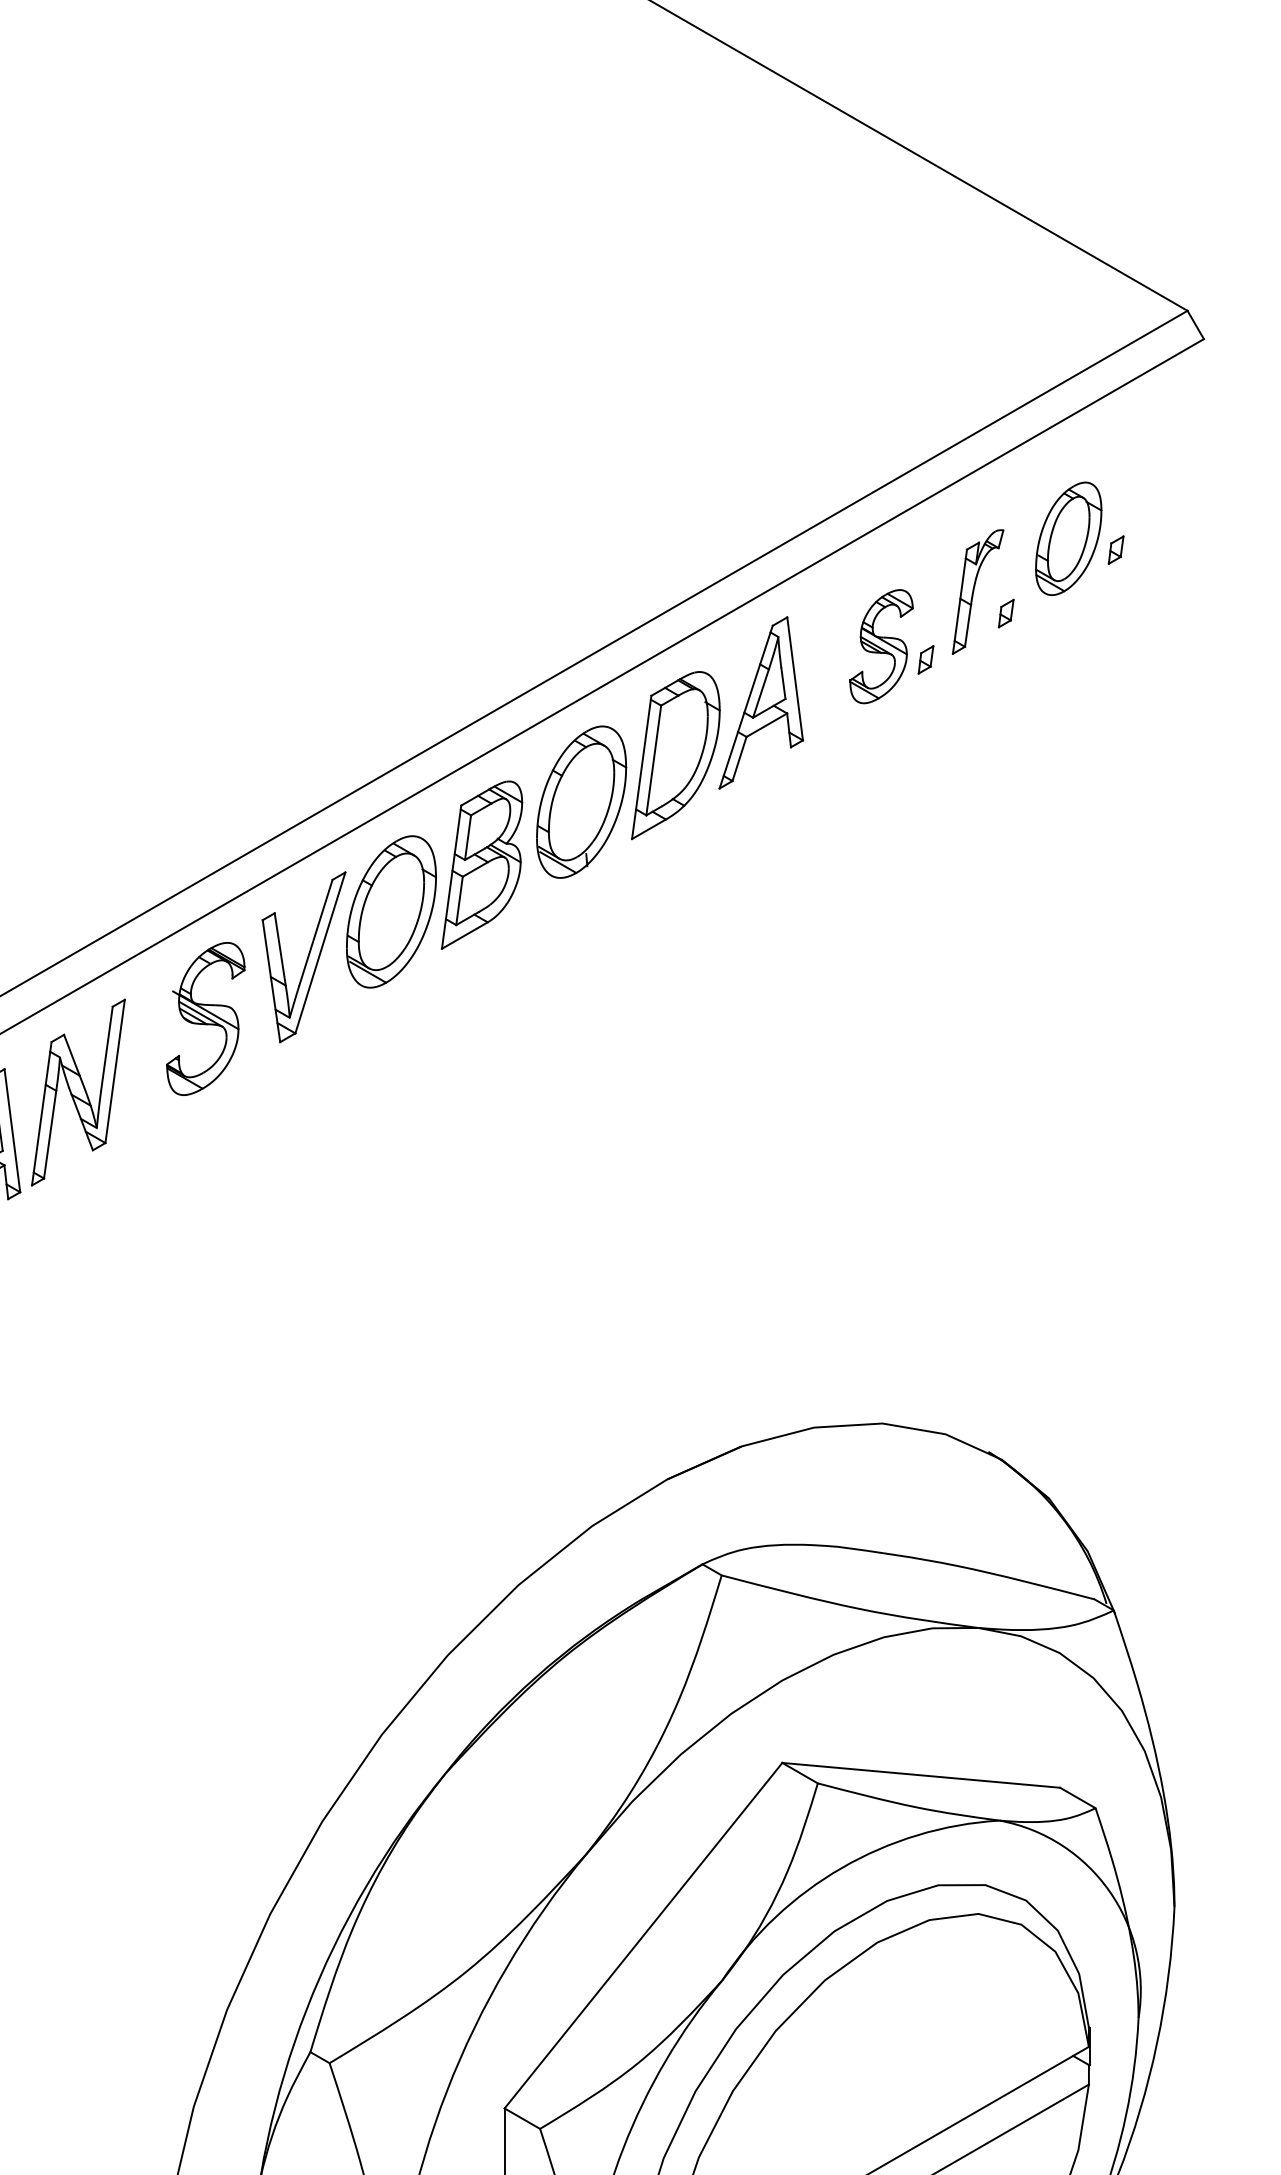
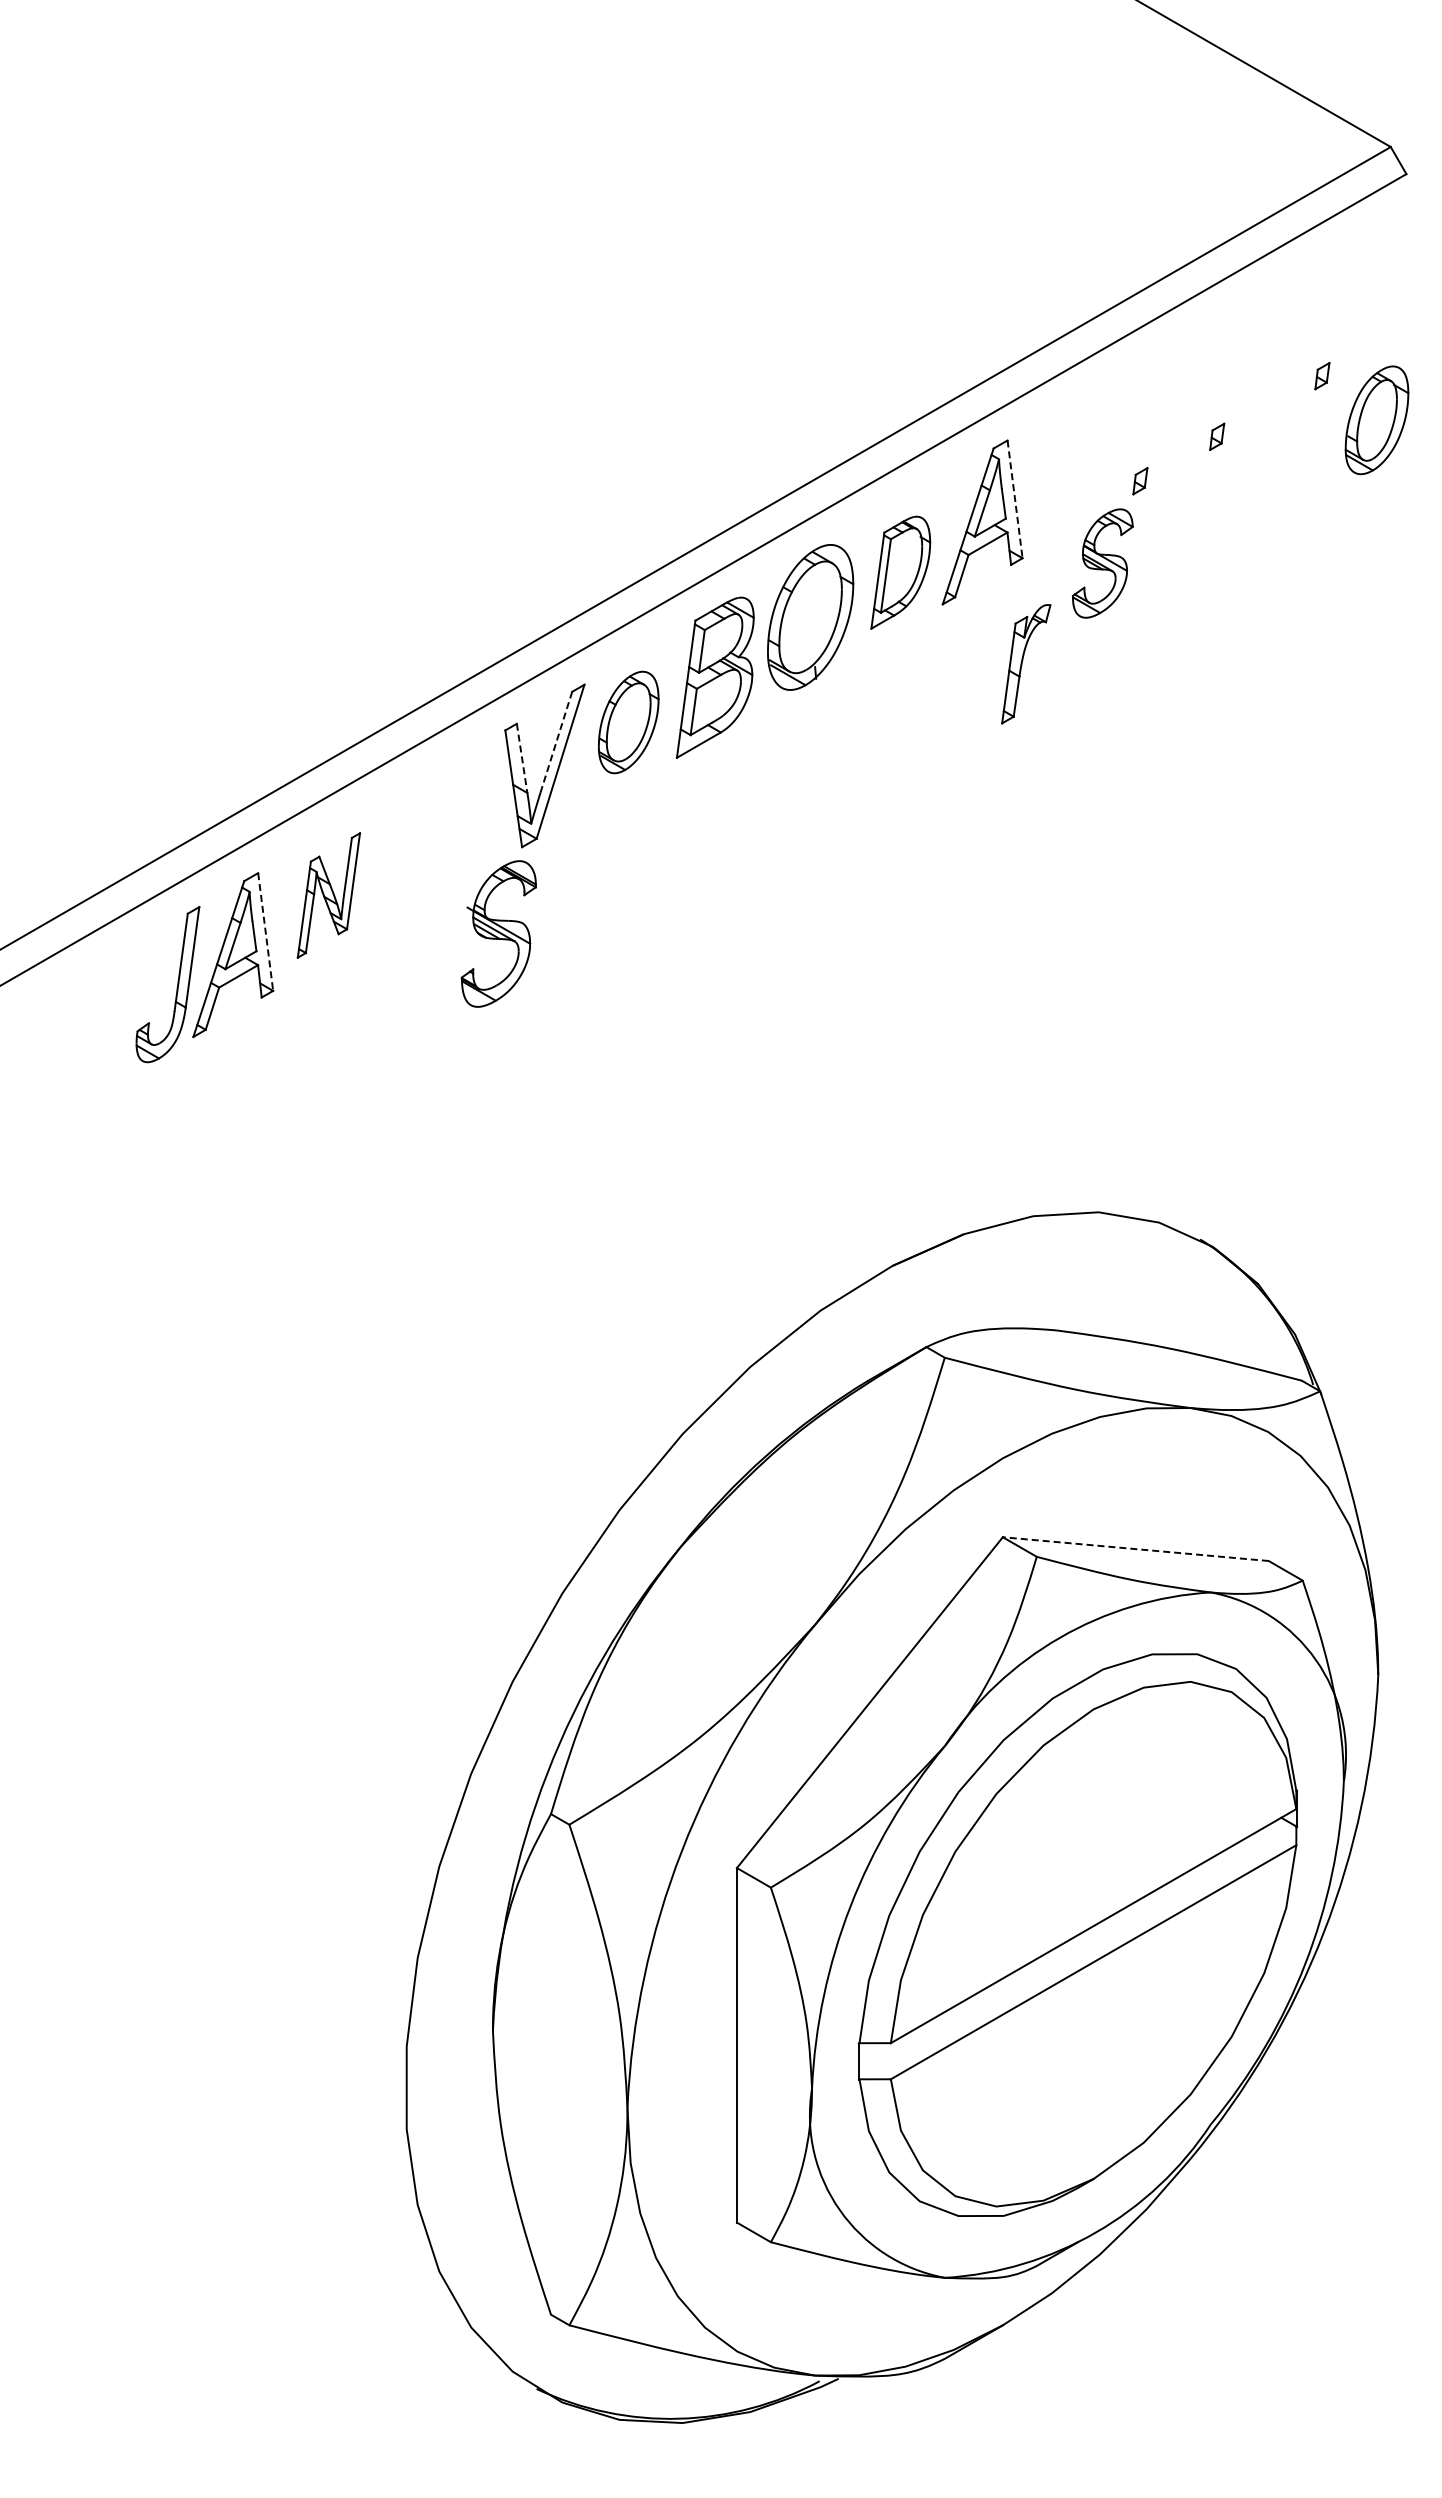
part: (1068, 539) -> (1376, 420), moved
part: (978, 592) -> (1026, 664), moved
part: (881, 646) -> (1102, 563), moved
line: (795, 678) -> (1015, 499), solid -> dashed
part: (675, 755) -> (900, 572), size x0.7
part: (391, 911) -> (628, 722), size x0.7
line: (316, 932) -> (556, 742), solid -> dashed
line: (280, 949) -> (522, 758), solid -> dashed
part: (205, 1018) -> (498, 933), moved
part: (78, 1092) -> (328, 895), size x0.7
line: (12, 1131) -> (265, 932), solid -> dashed
line: (920, 1775) -> (1135, 1549), solid -> dashed

